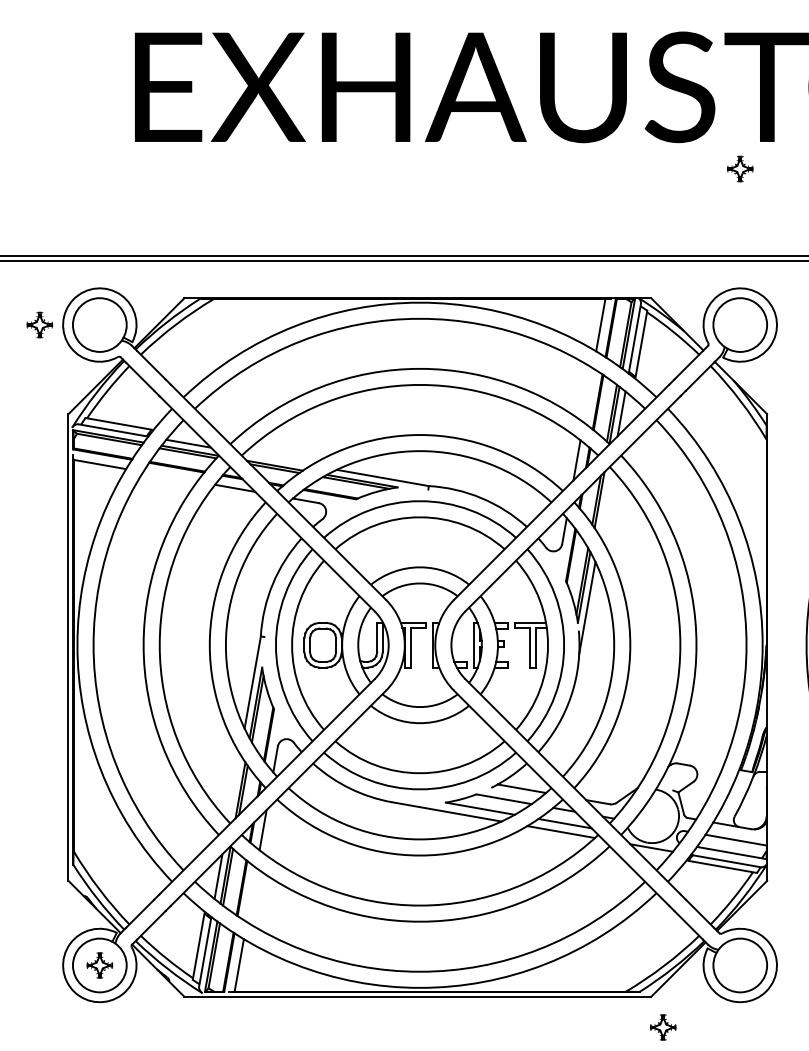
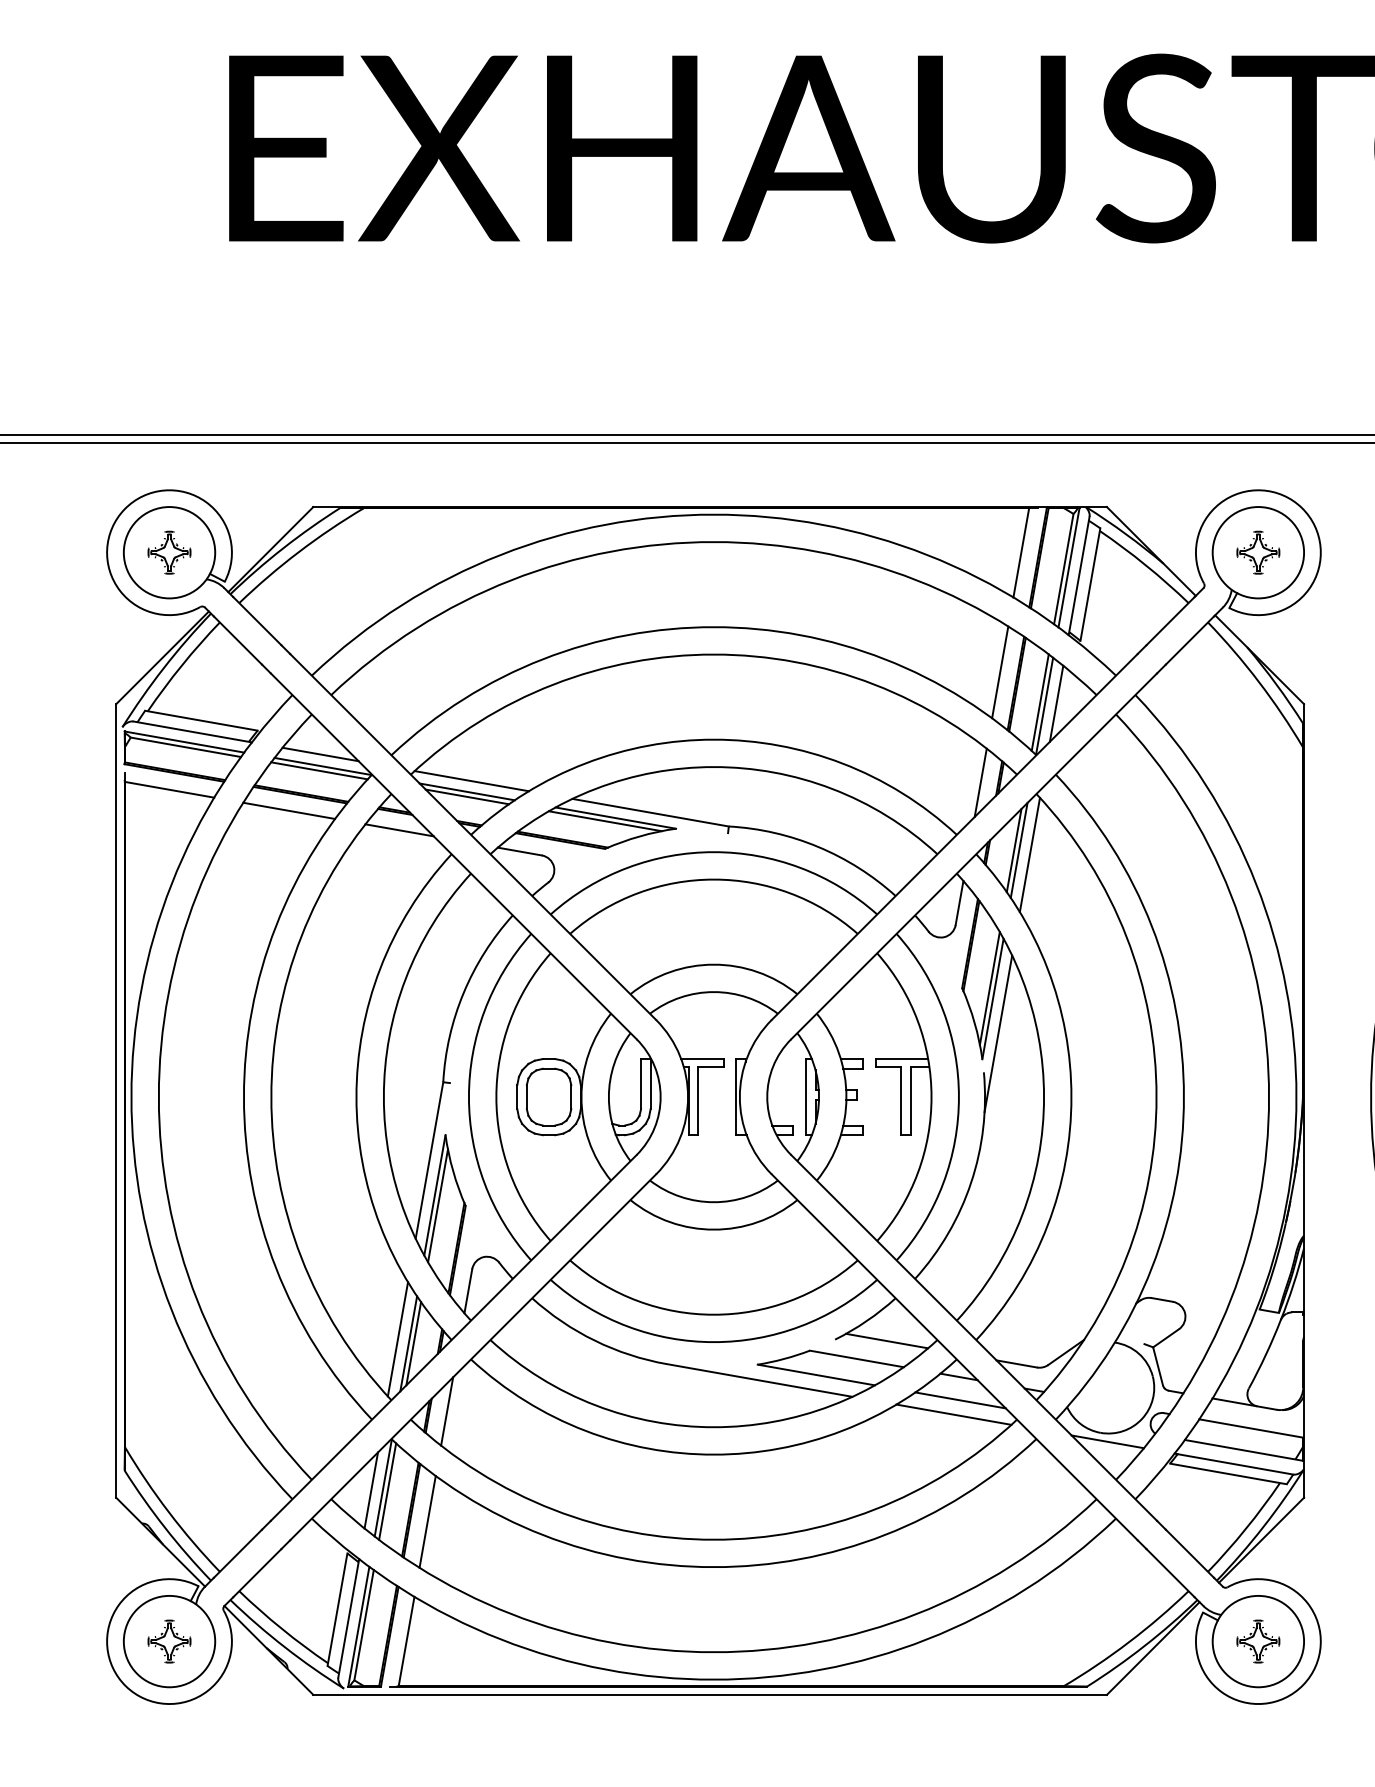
part: (740, 168) -> (1258, 551), moved
part: (39, 324) -> (168, 551), moved
line: (588, 395) -> (1000, 672), added
line: (277, 459) -> (471, 781), added
line: (170, 476) -> (289, 810), added
line: (605, 502) -> (1029, 854), added
line: (234, 787) -> (398, 1338), added
line: (251, 895) -> (427, 1522), added
part: (663, 1027) -> (1258, 1641), moved

